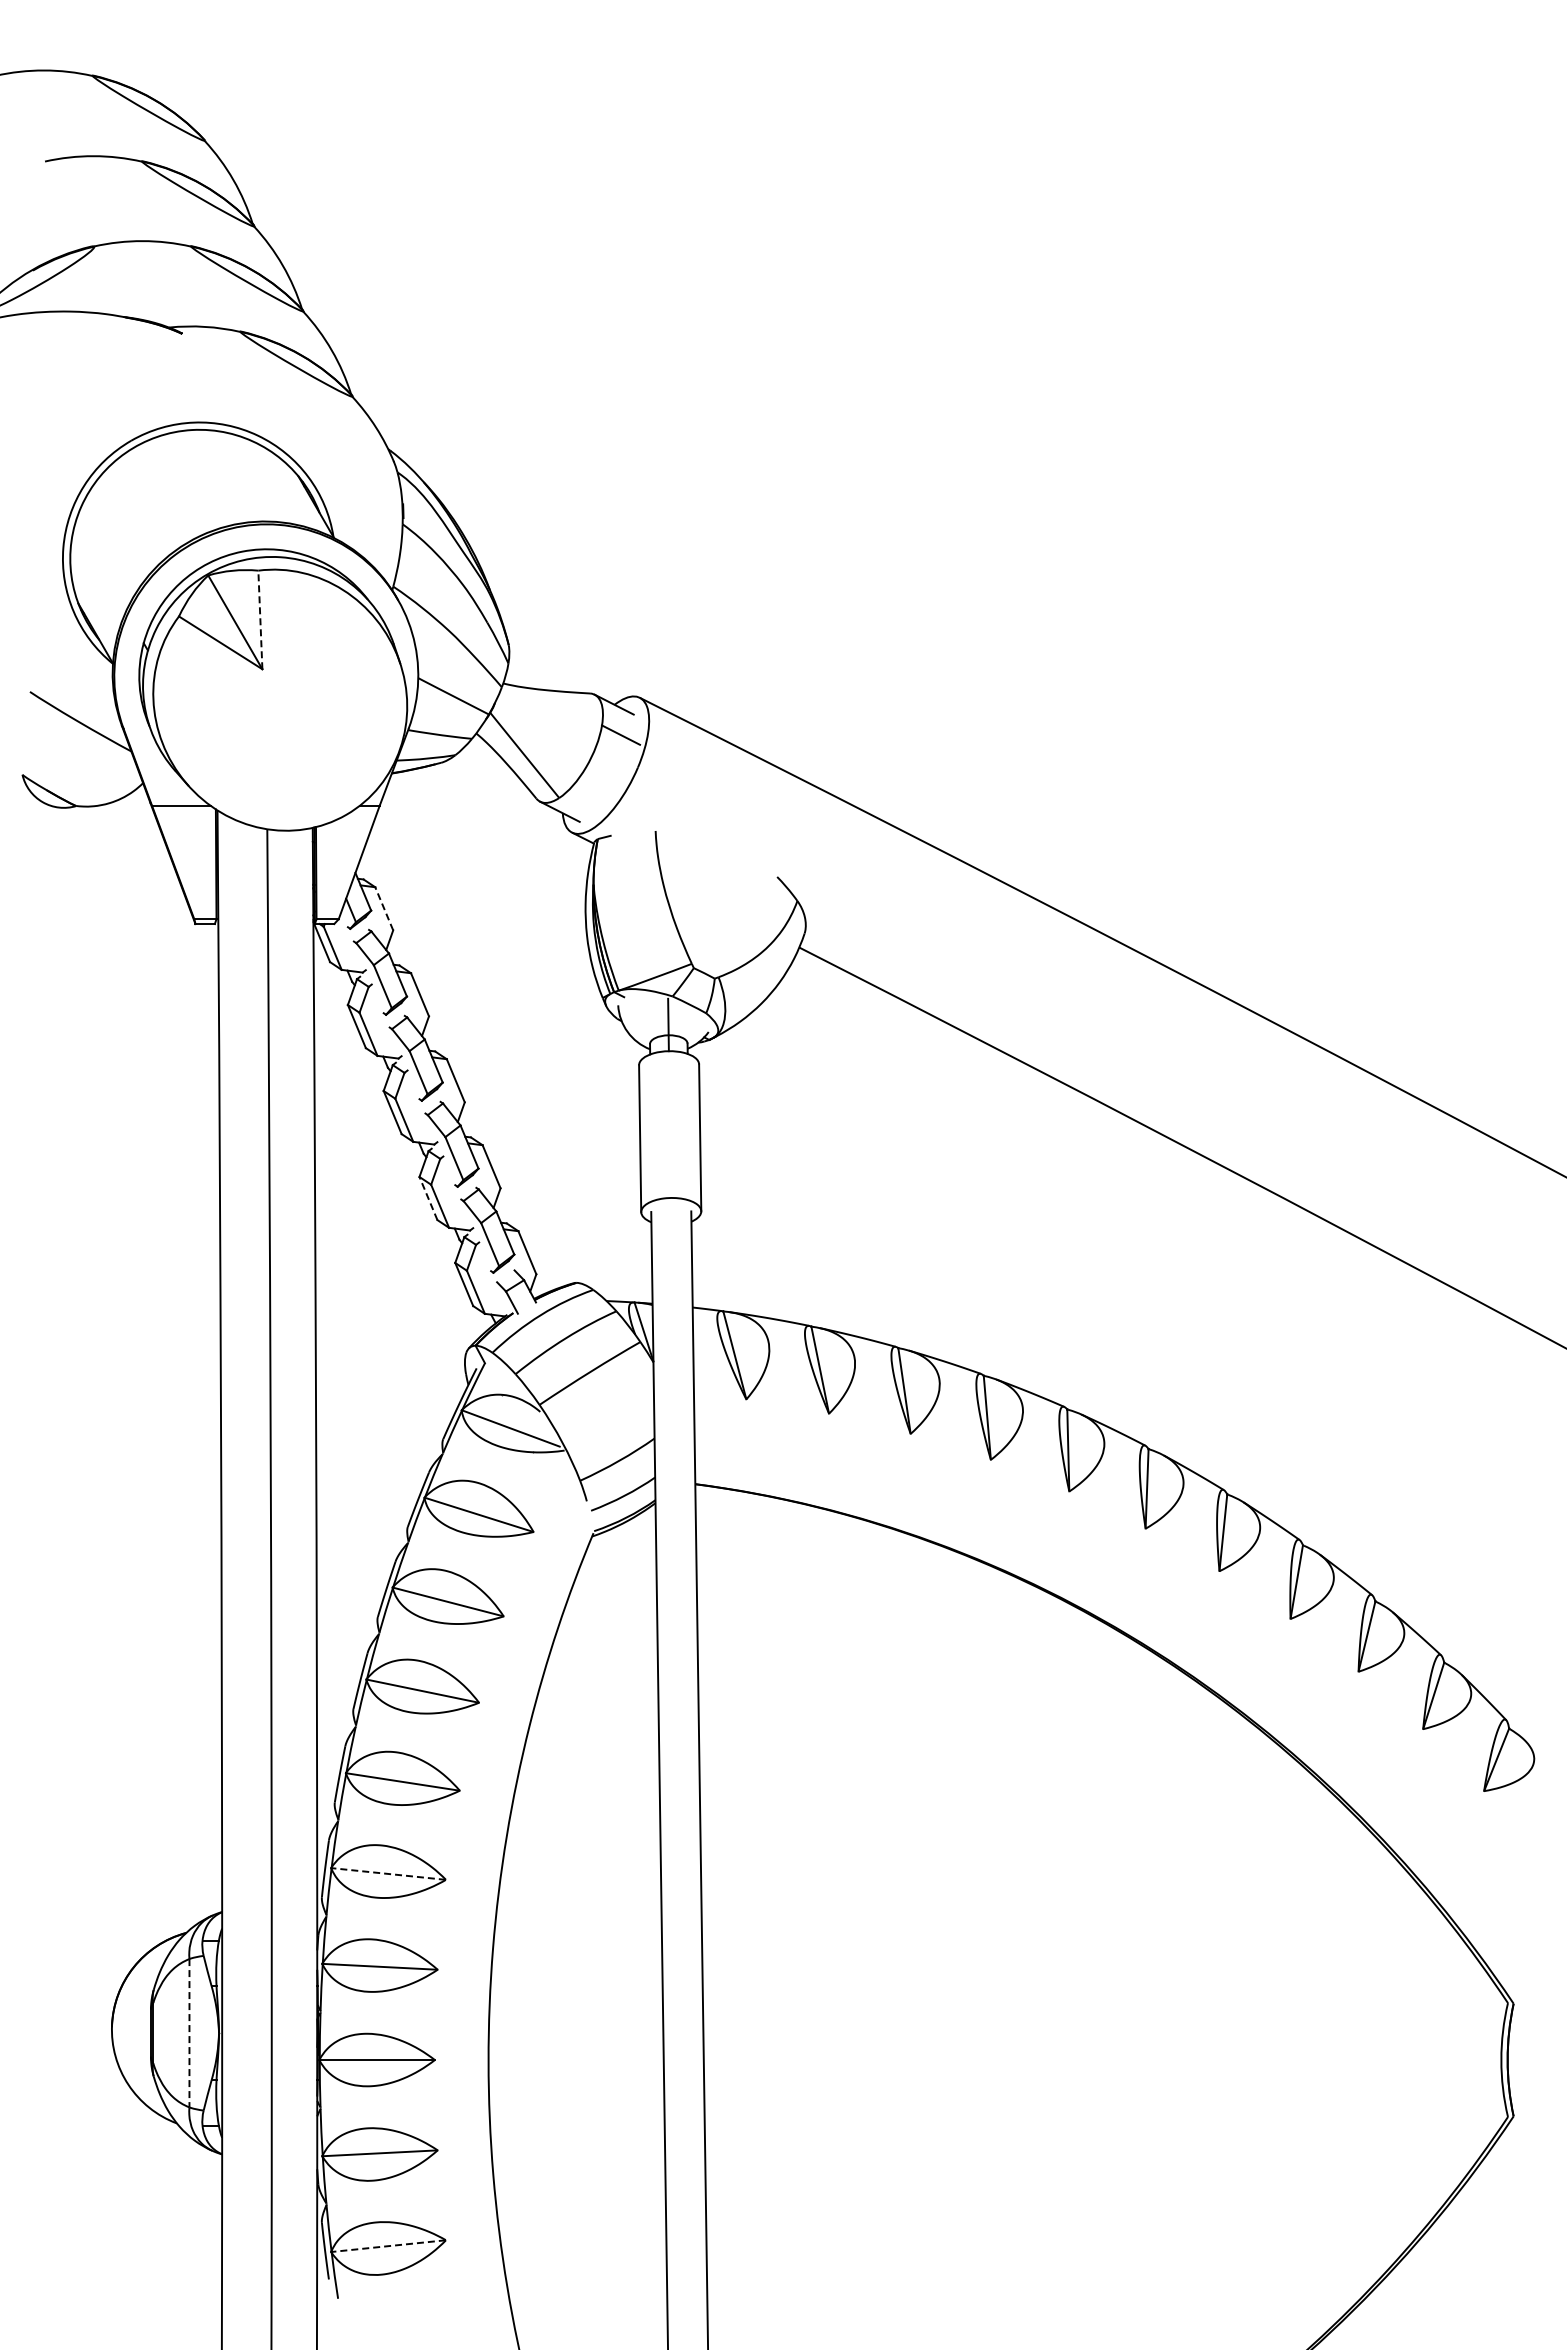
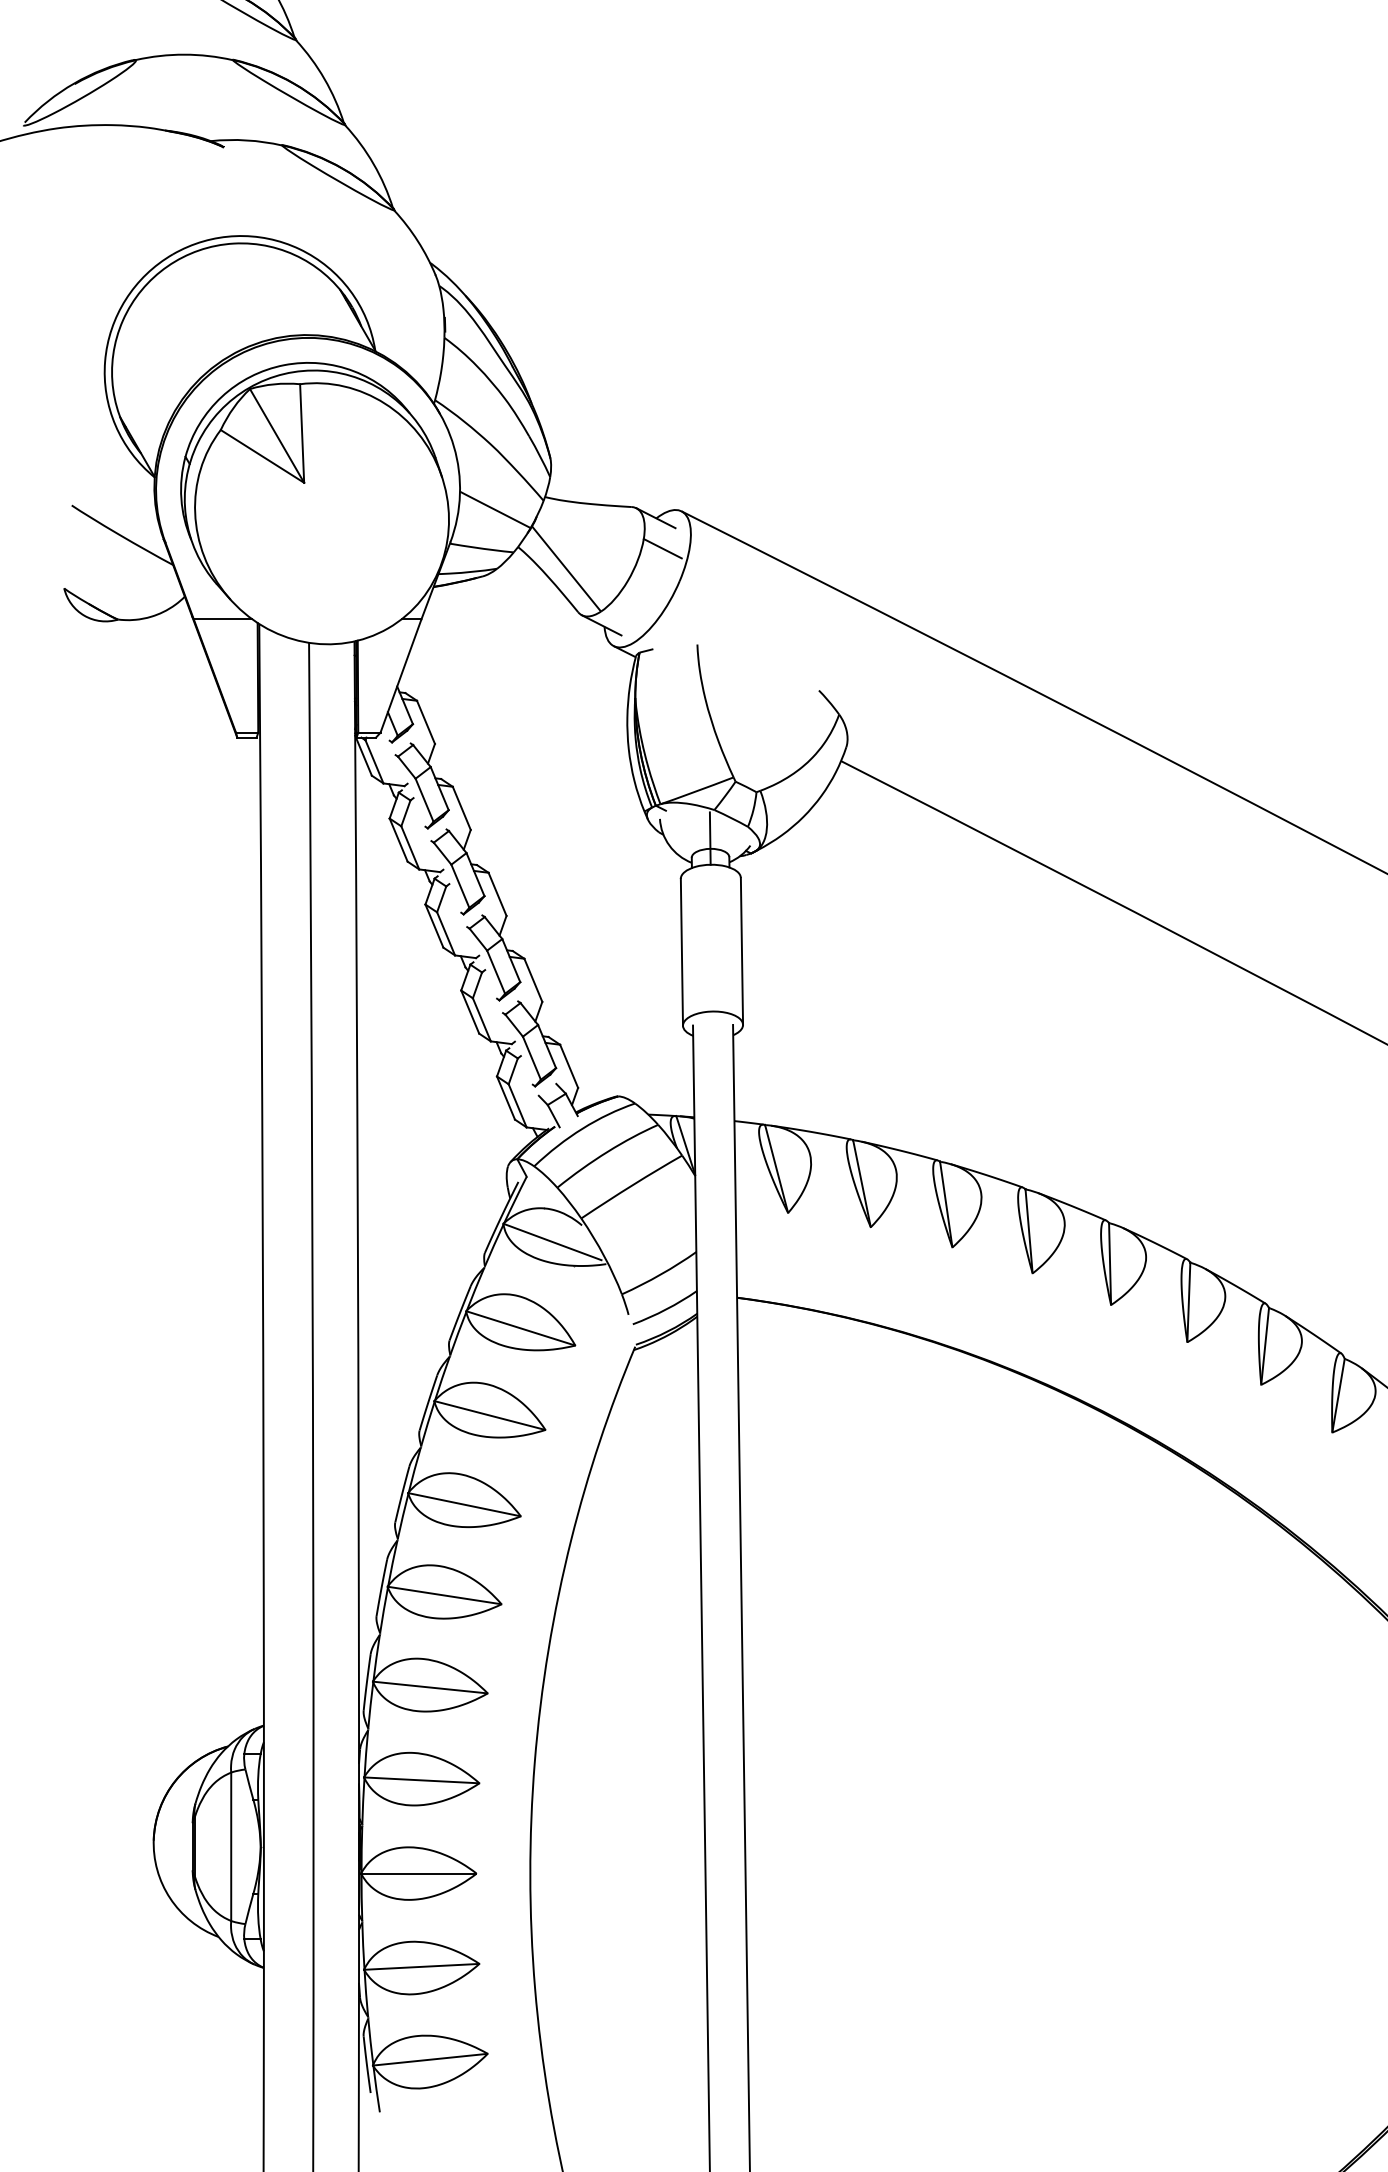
line: (260, 619) -> (302, 433), dashed -> solid
line: (384, 908) -> (426, 722), dashed -> solid
line: (428, 1198) -> (470, 1012), dashed -> solid
line: (388, 1873) -> (430, 1687), dashed -> solid
line: (189, 2033) -> (231, 1847), dashed -> solid
line: (388, 2246) -> (430, 2060), dashed -> solid

